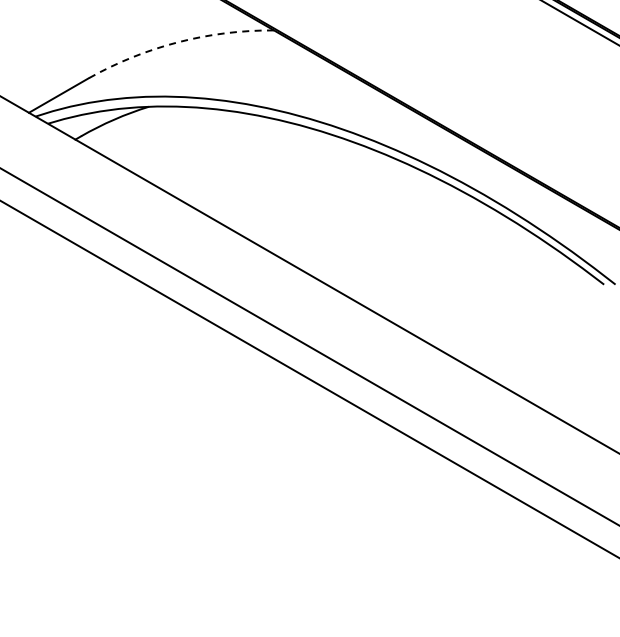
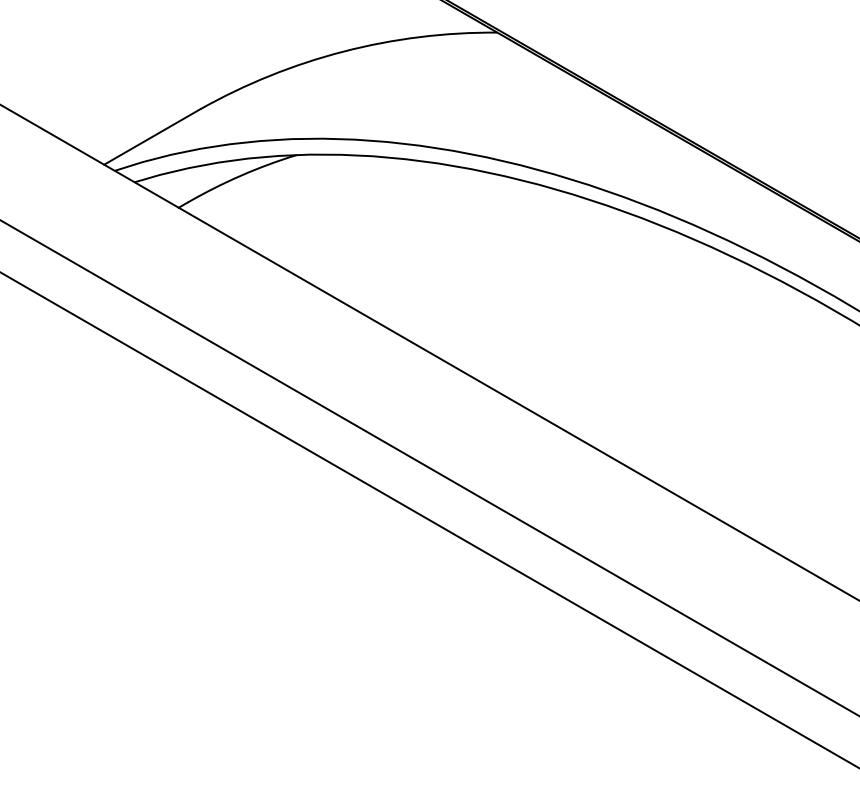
arc: (178, 42) -> (344, 51), dashed -> solid

